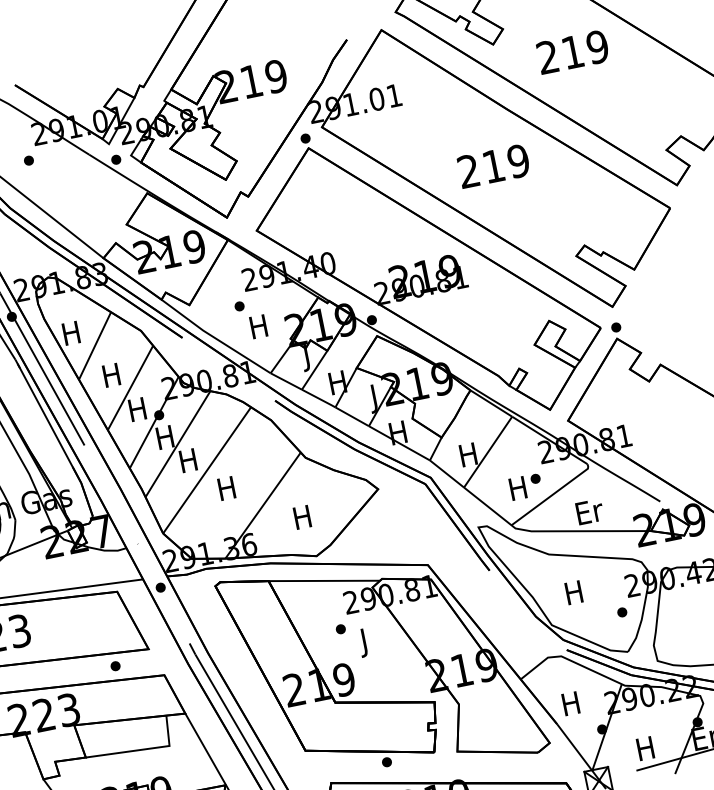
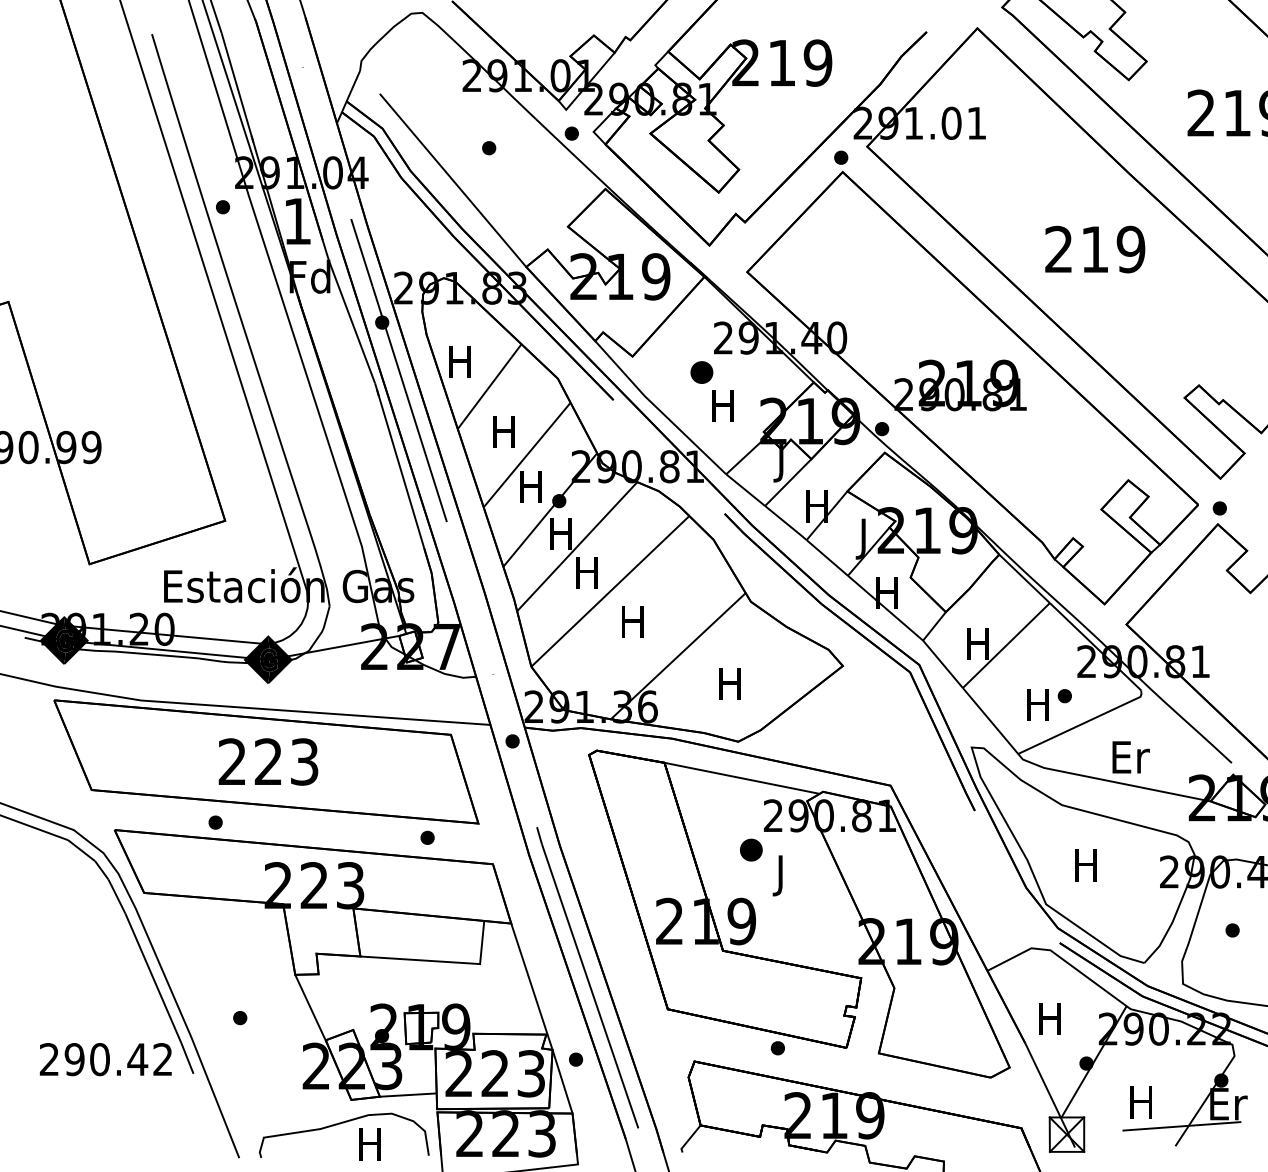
part: (29, 160) -> (489, 148), moved
part: (239, 306) -> (701, 372), size x1.6
part: (622, 612) -> (1232, 930), moved
part: (340, 629) -> (751, 850), size x1.6

